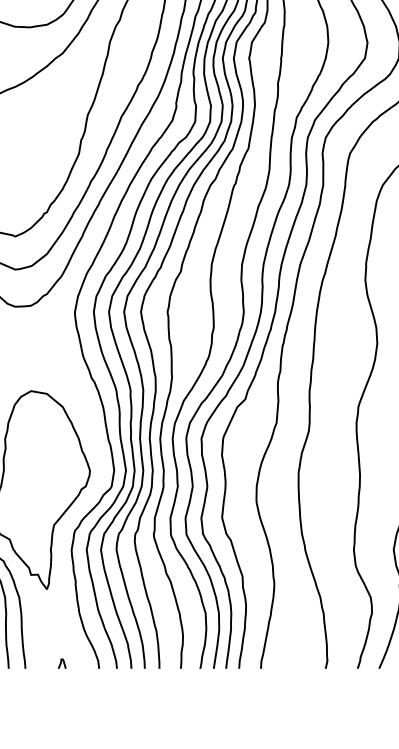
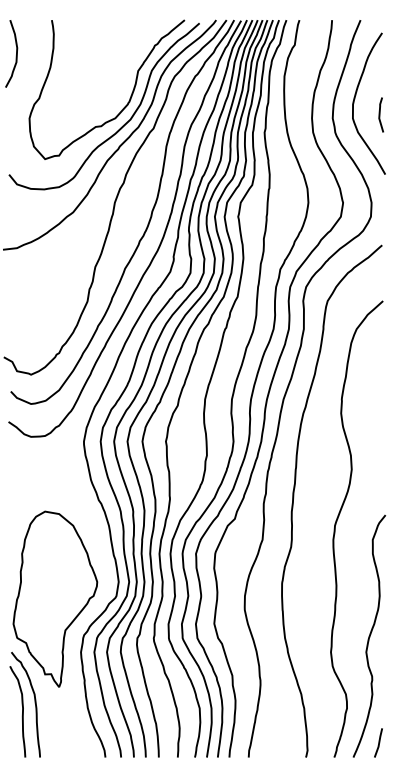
curve: (62, 663) -> (72, 752), removed

